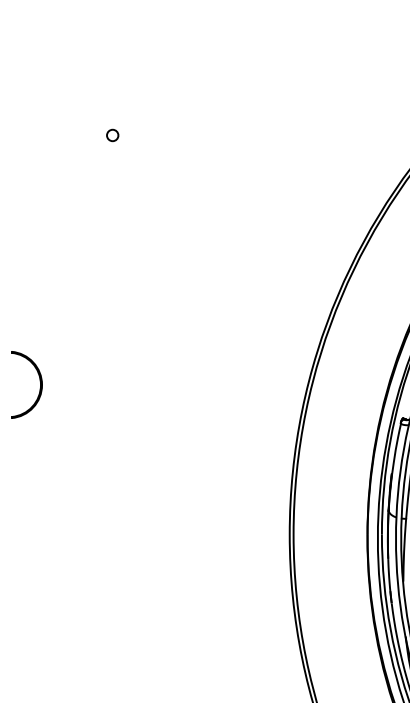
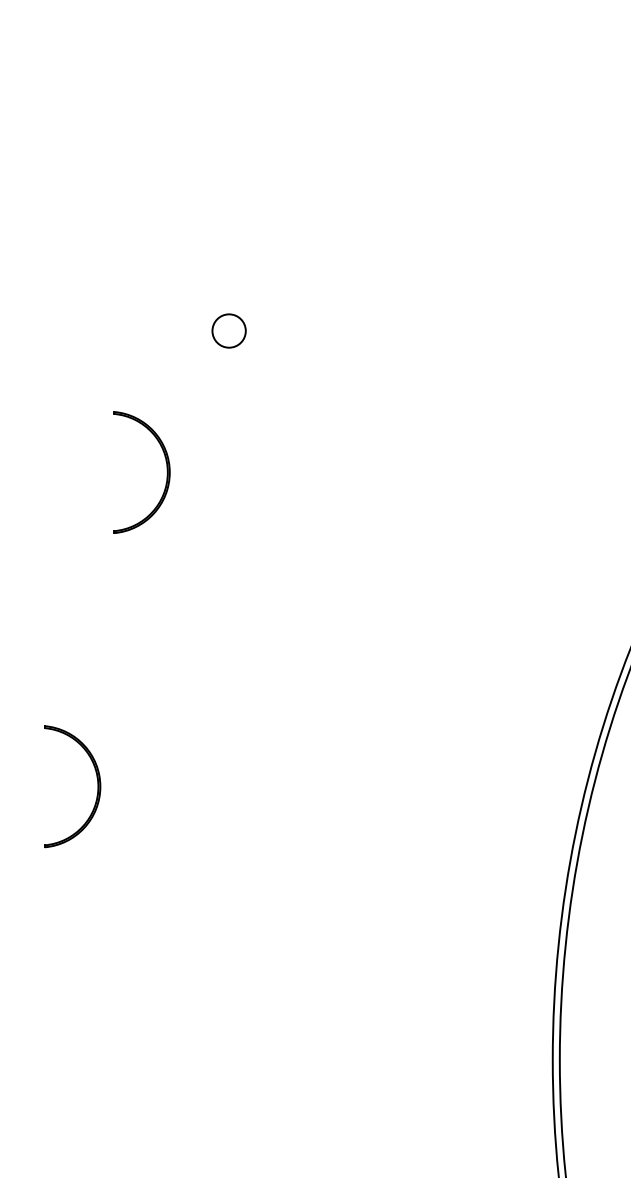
circle: (112, 135) -> (229, 331), size x1.6
part: (77, 209) -> (165, 466), added

